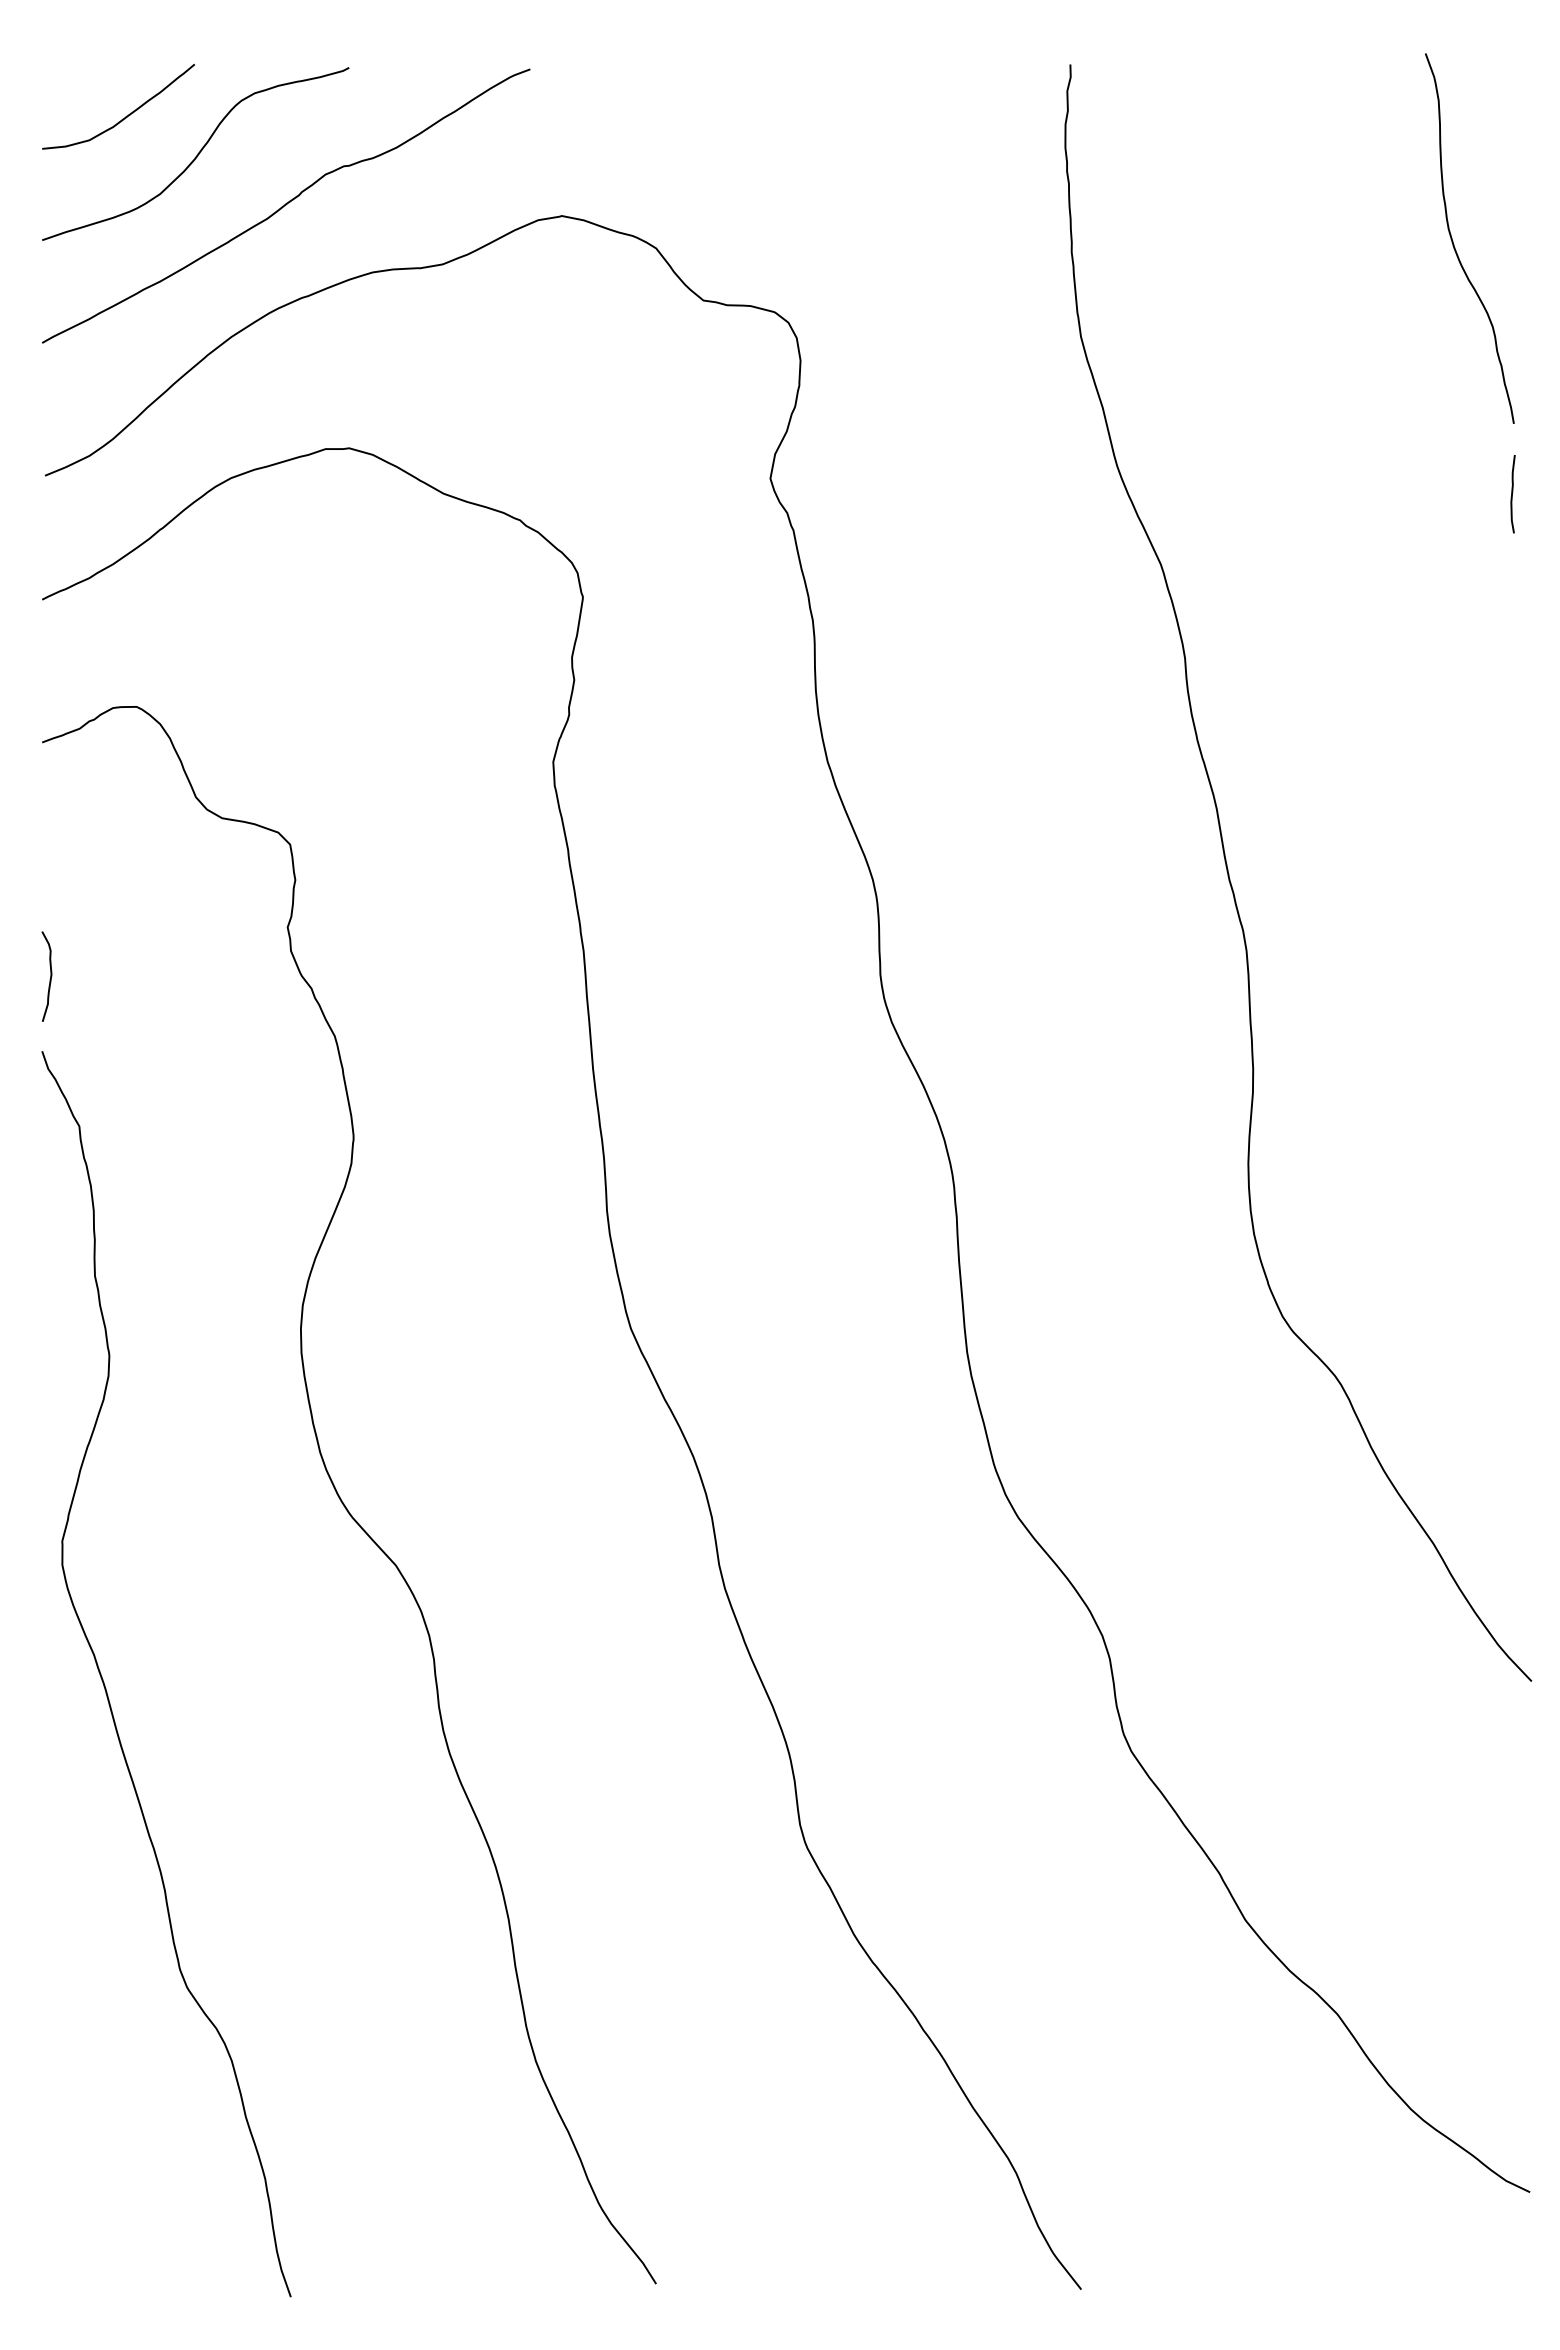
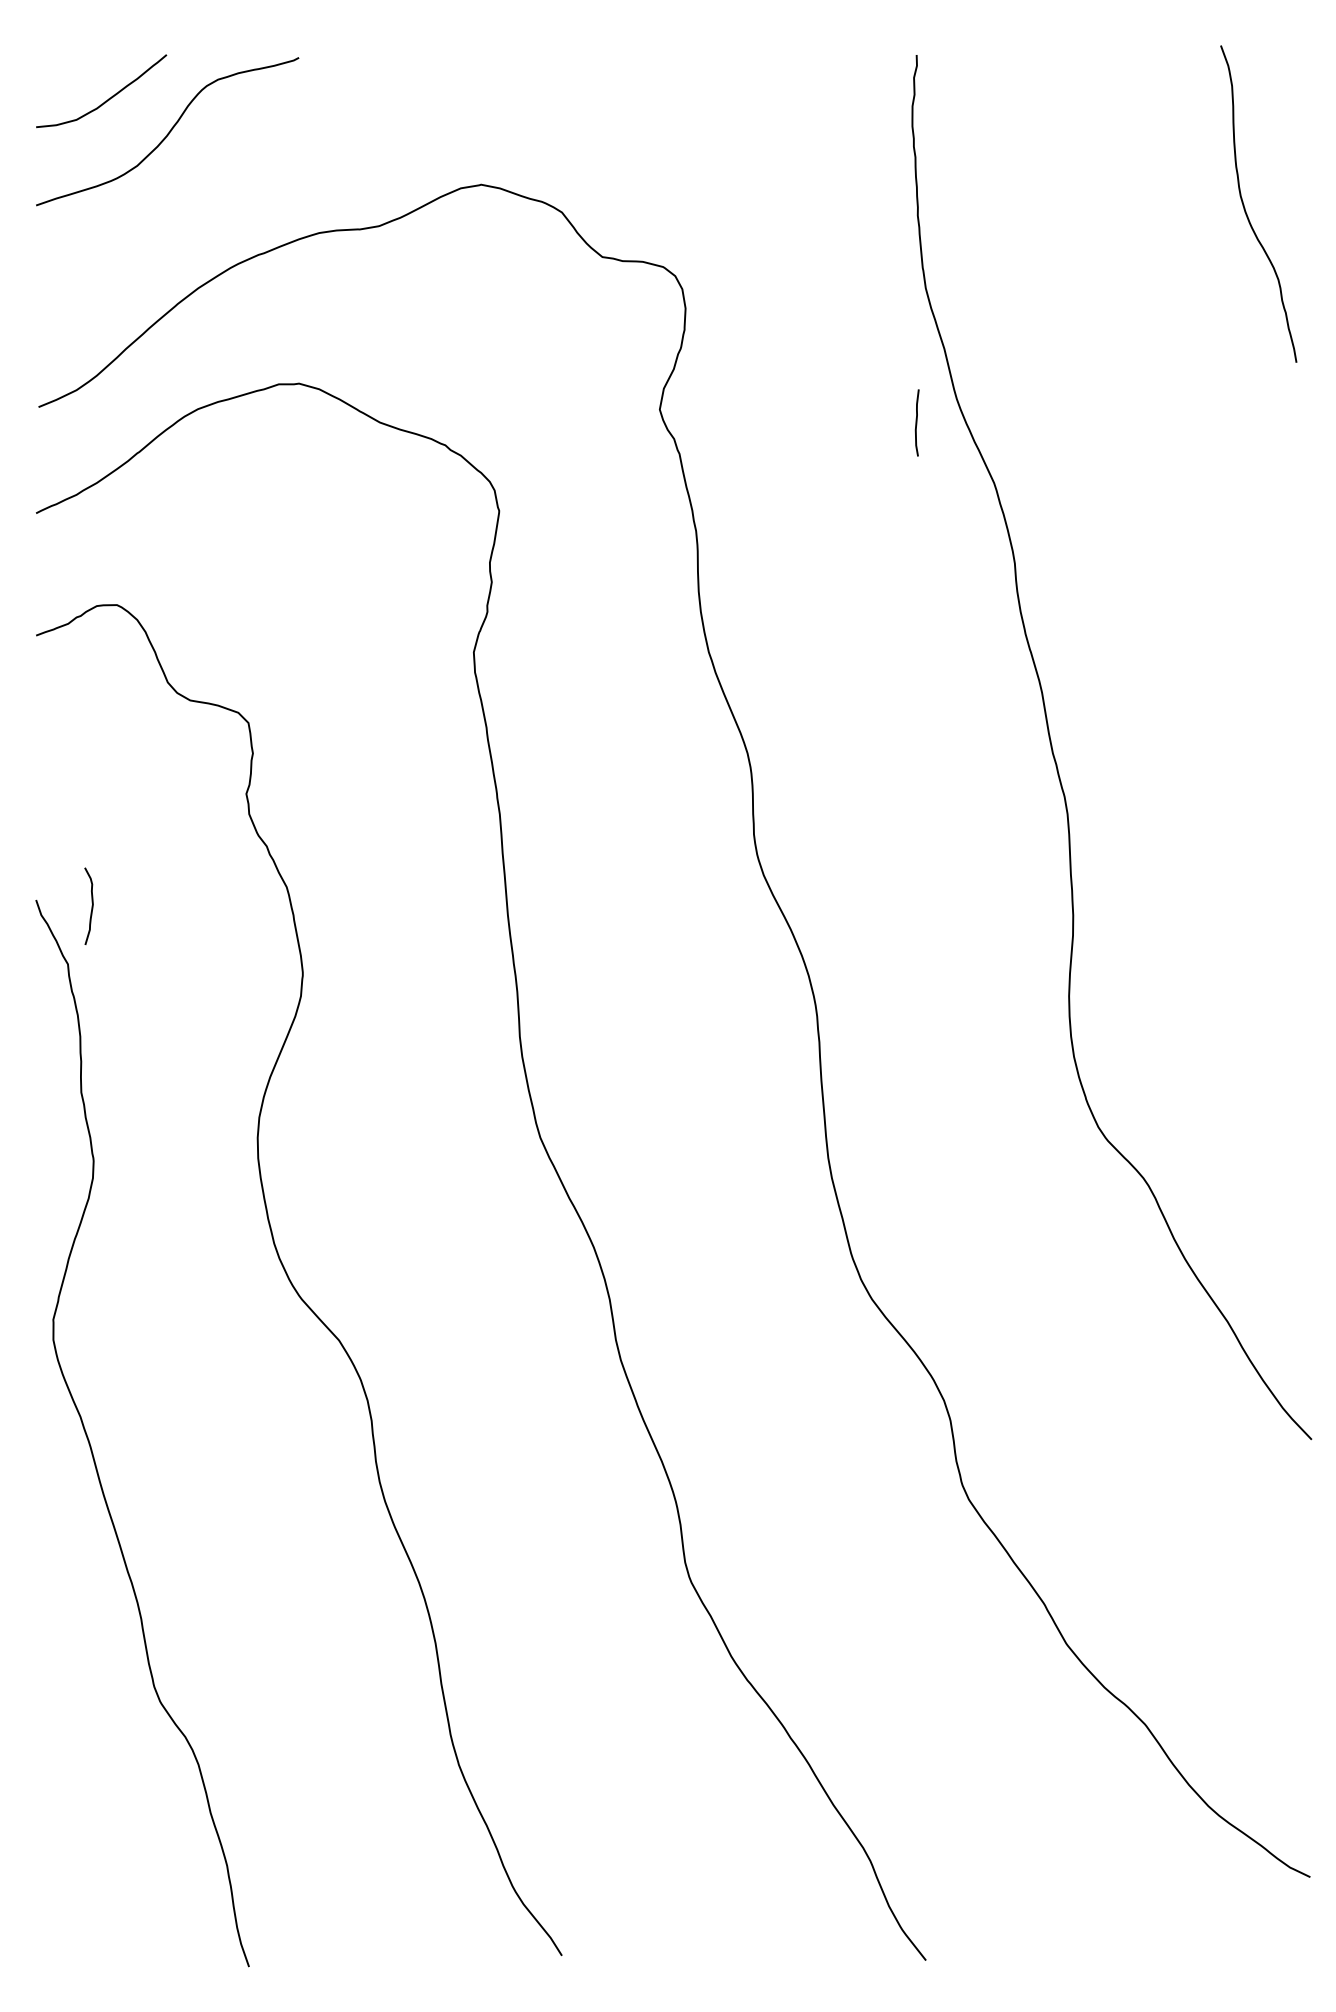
curve: (286, 205) -> (245, 175), removed
curve: (1512, 494) -> (916, 423), moved
curve: (50, 976) -> (92, 906), moved

